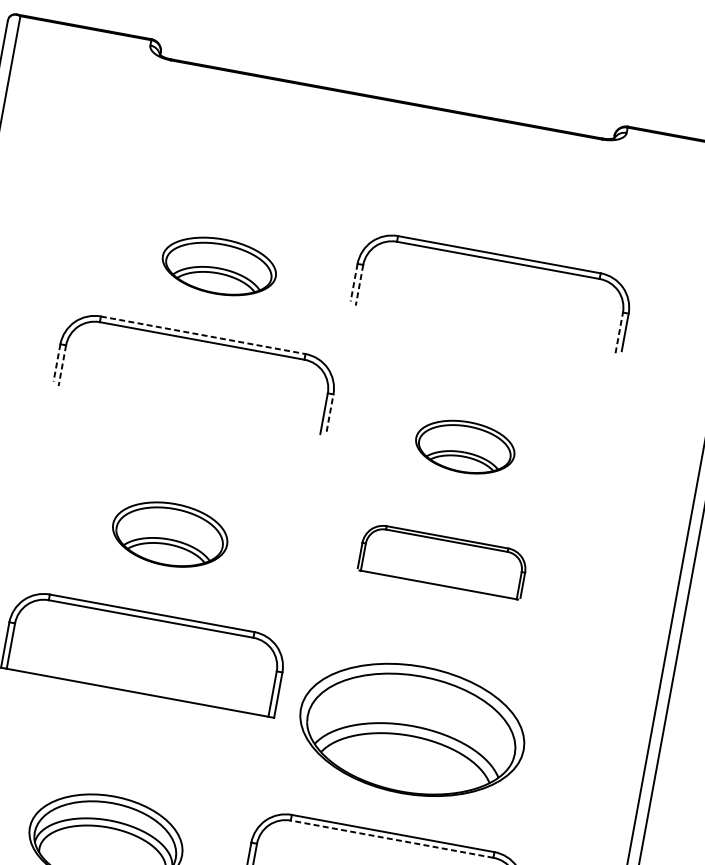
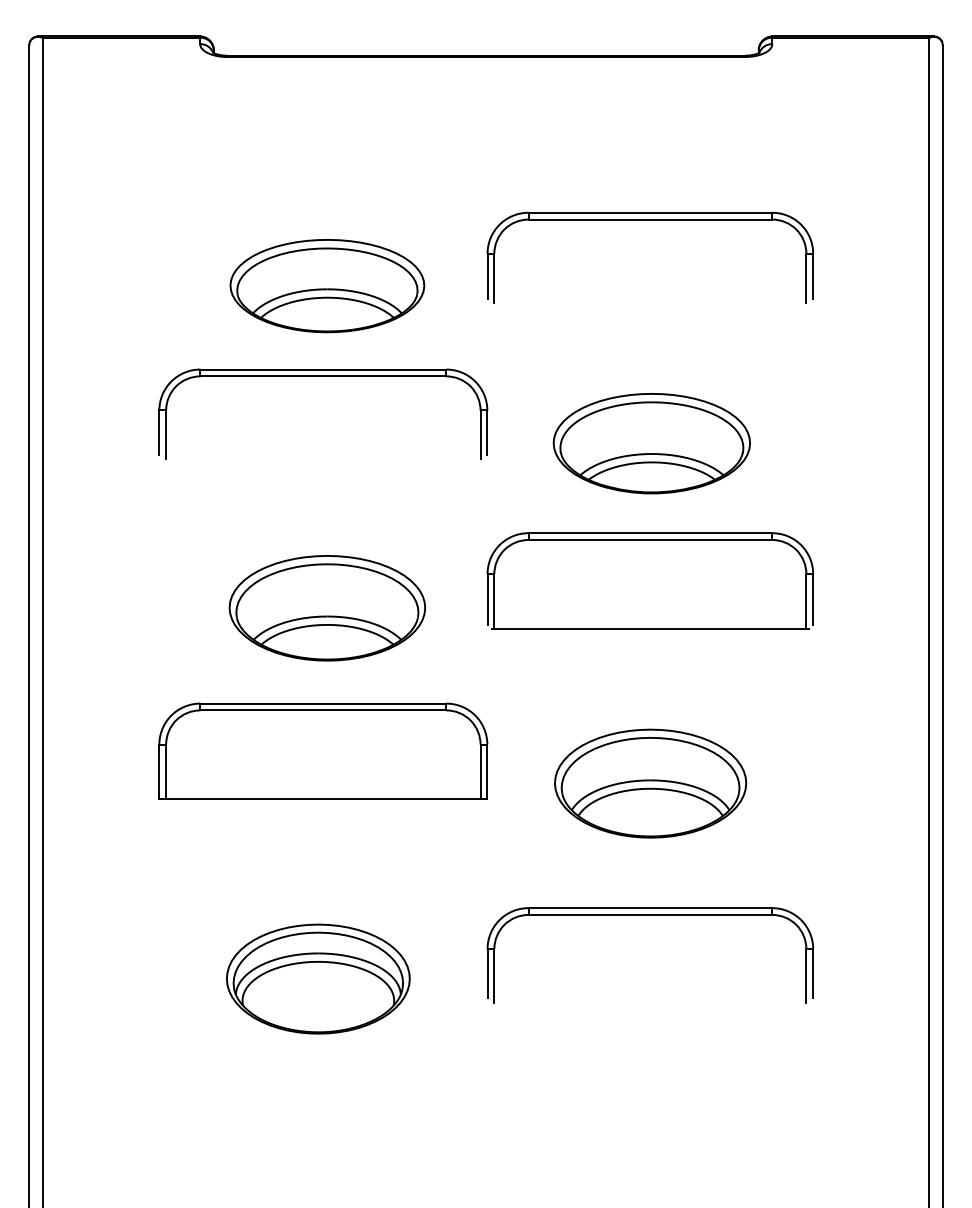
part: (219, 266) -> (327, 286), size x1.43
line: (354, 282) -> (487, 276), dashed -> solid
line: (359, 285) -> (494, 278), dashed -> solid
line: (619, 332) -> (806, 277), dashed -> solid
line: (203, 335) -> (323, 369), dashed -> solid
line: (57, 363) -> (159, 433), dashed -> solid
line: (62, 366) -> (166, 435), dashed -> solid
line: (330, 412) -> (487, 432), dashed -> solid
part: (465, 446) -> (651, 443), size x1.67
part: (170, 534) -> (327, 608), size x1.43
part: (443, 560) -> (650, 580), size x1.67
part: (412, 729) -> (650, 783), size x0.71
line: (392, 838) -> (650, 914), dashed -> solid

